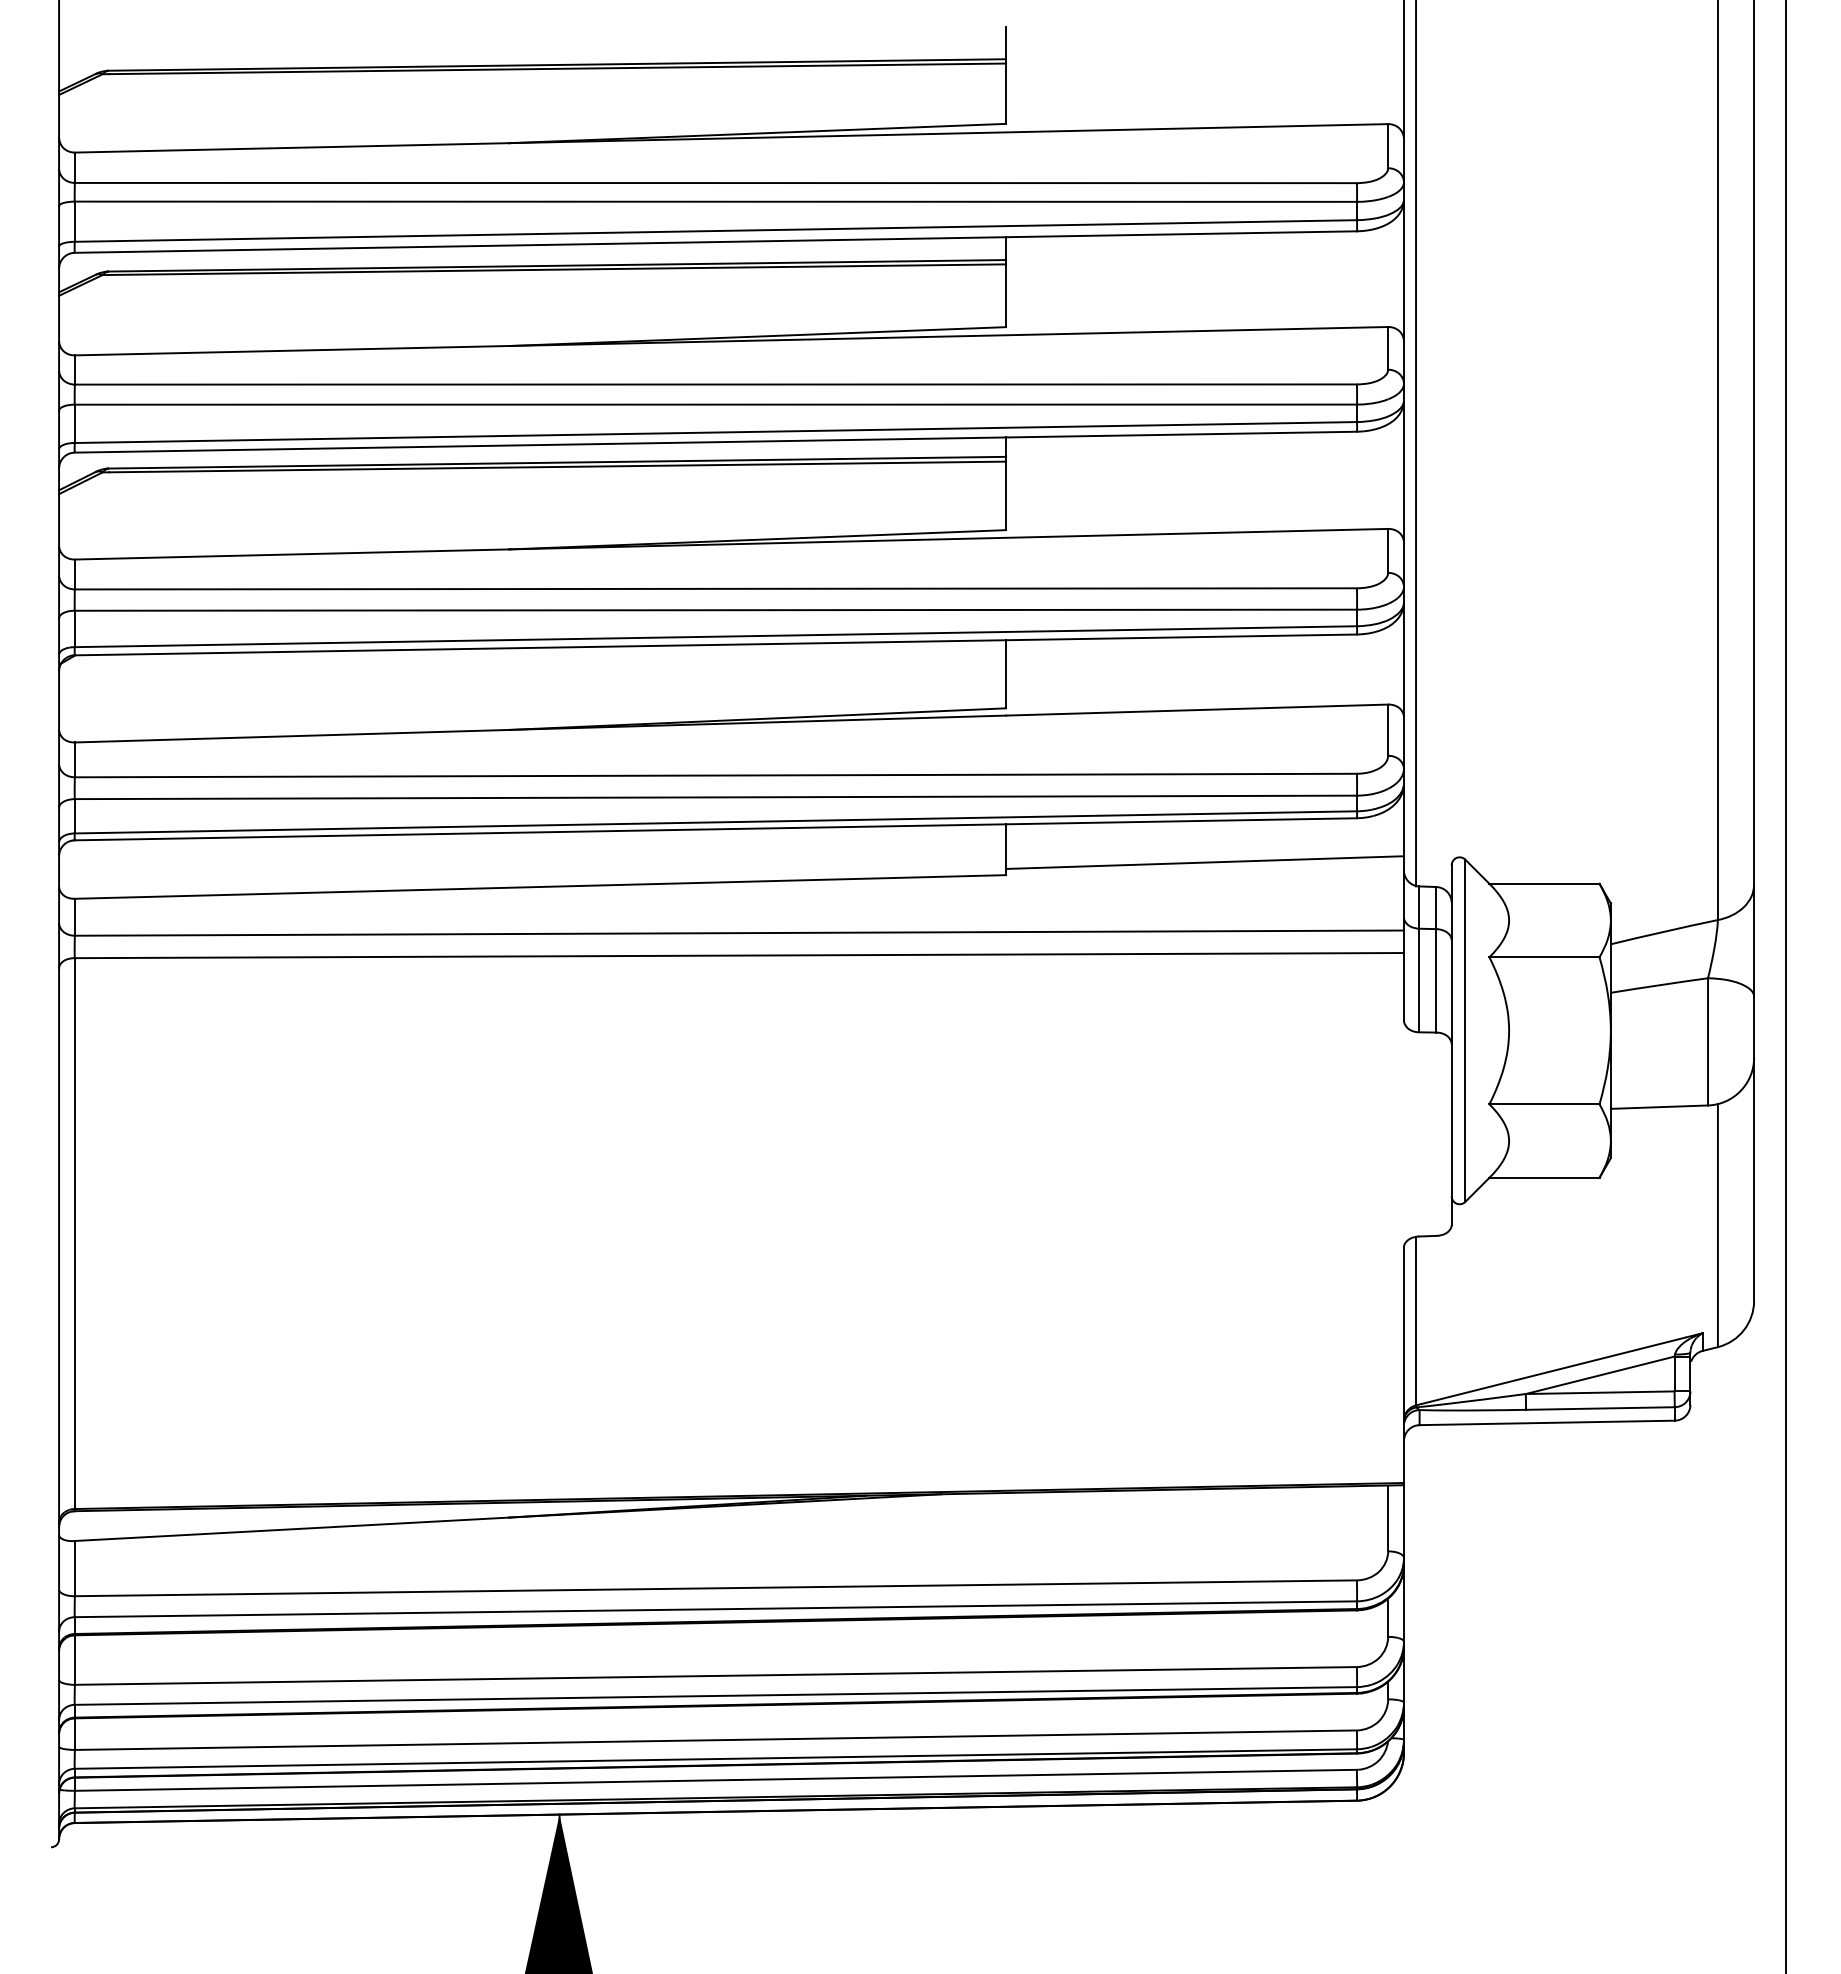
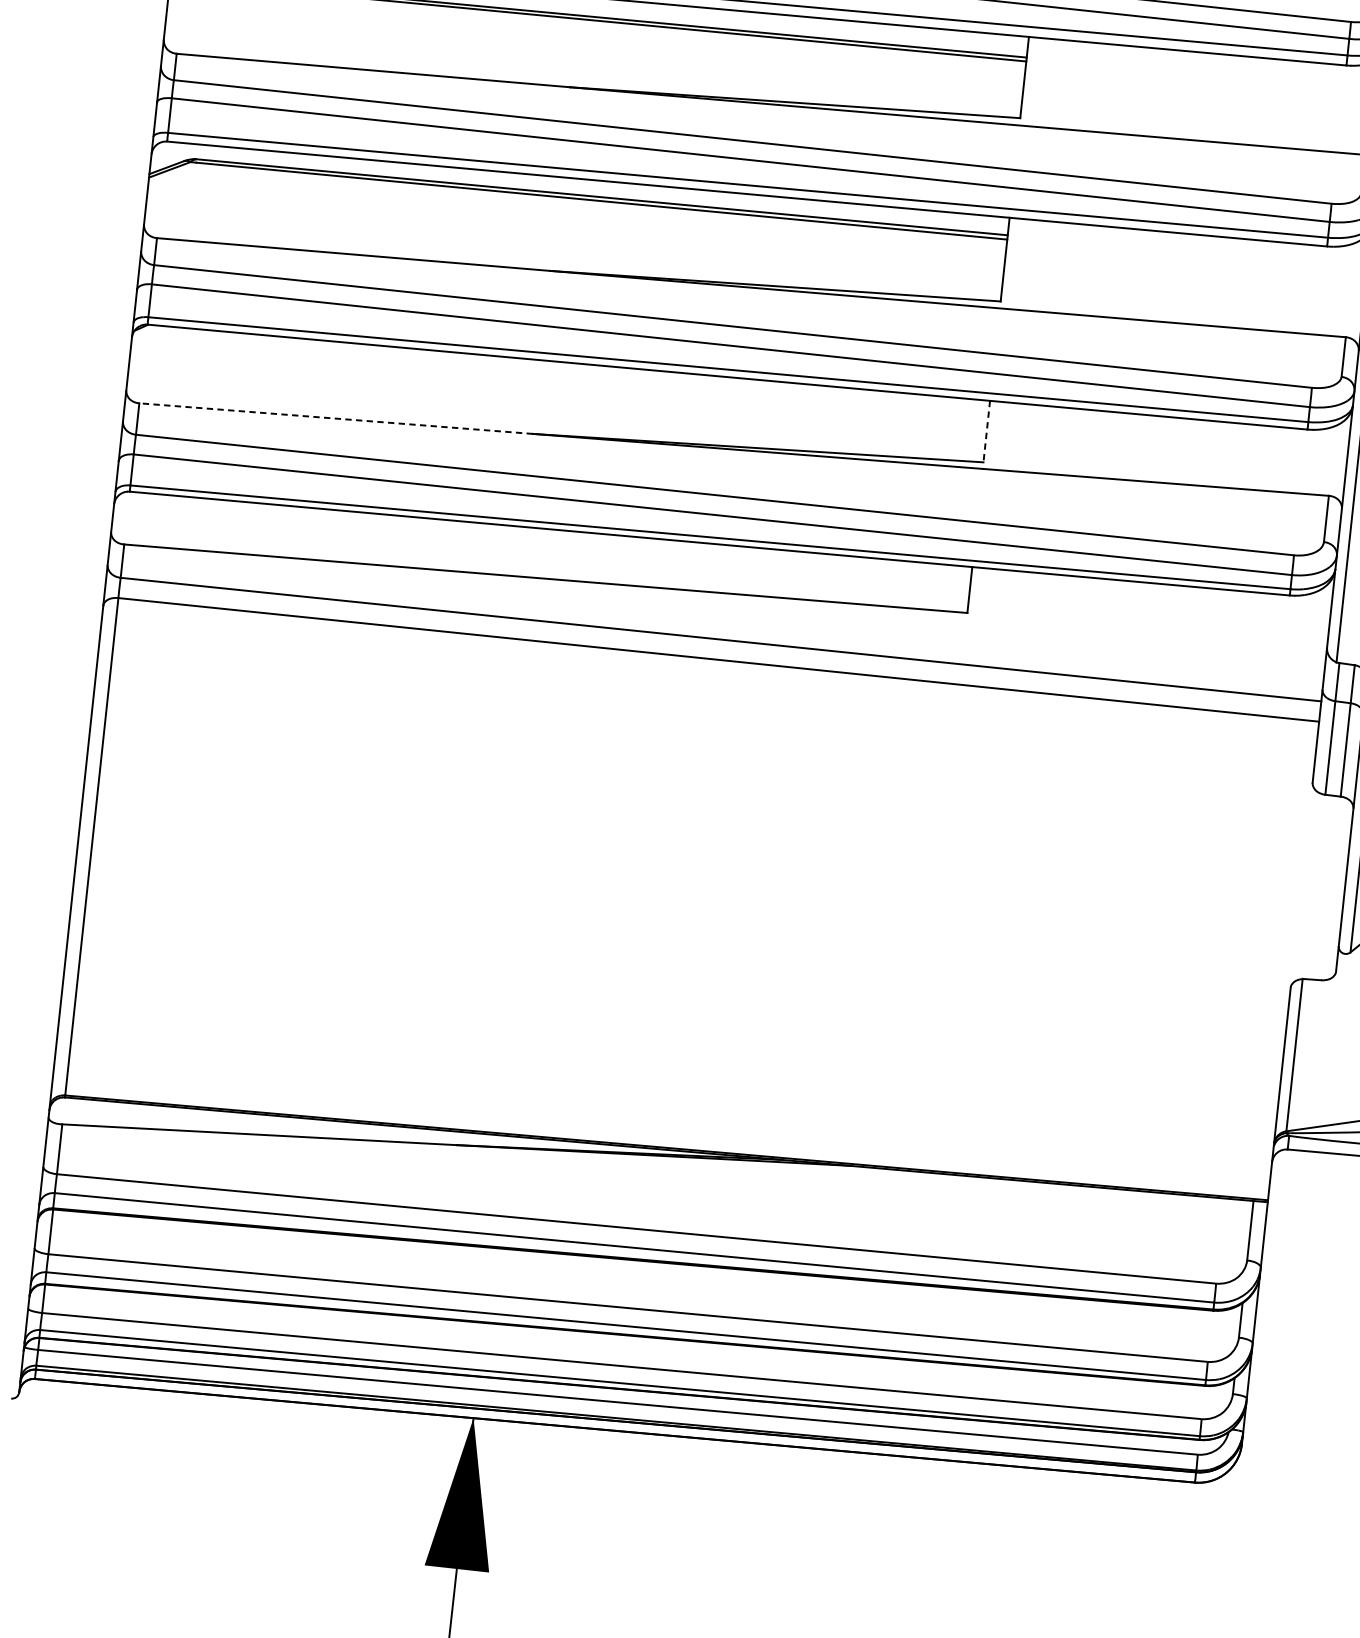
line: (1006, 674) -> (987, 431), solid -> dashed
line: (291, 736) -> (335, 418), solid -> dashed
line: (1204, 862) -> (1147, 620), removed

